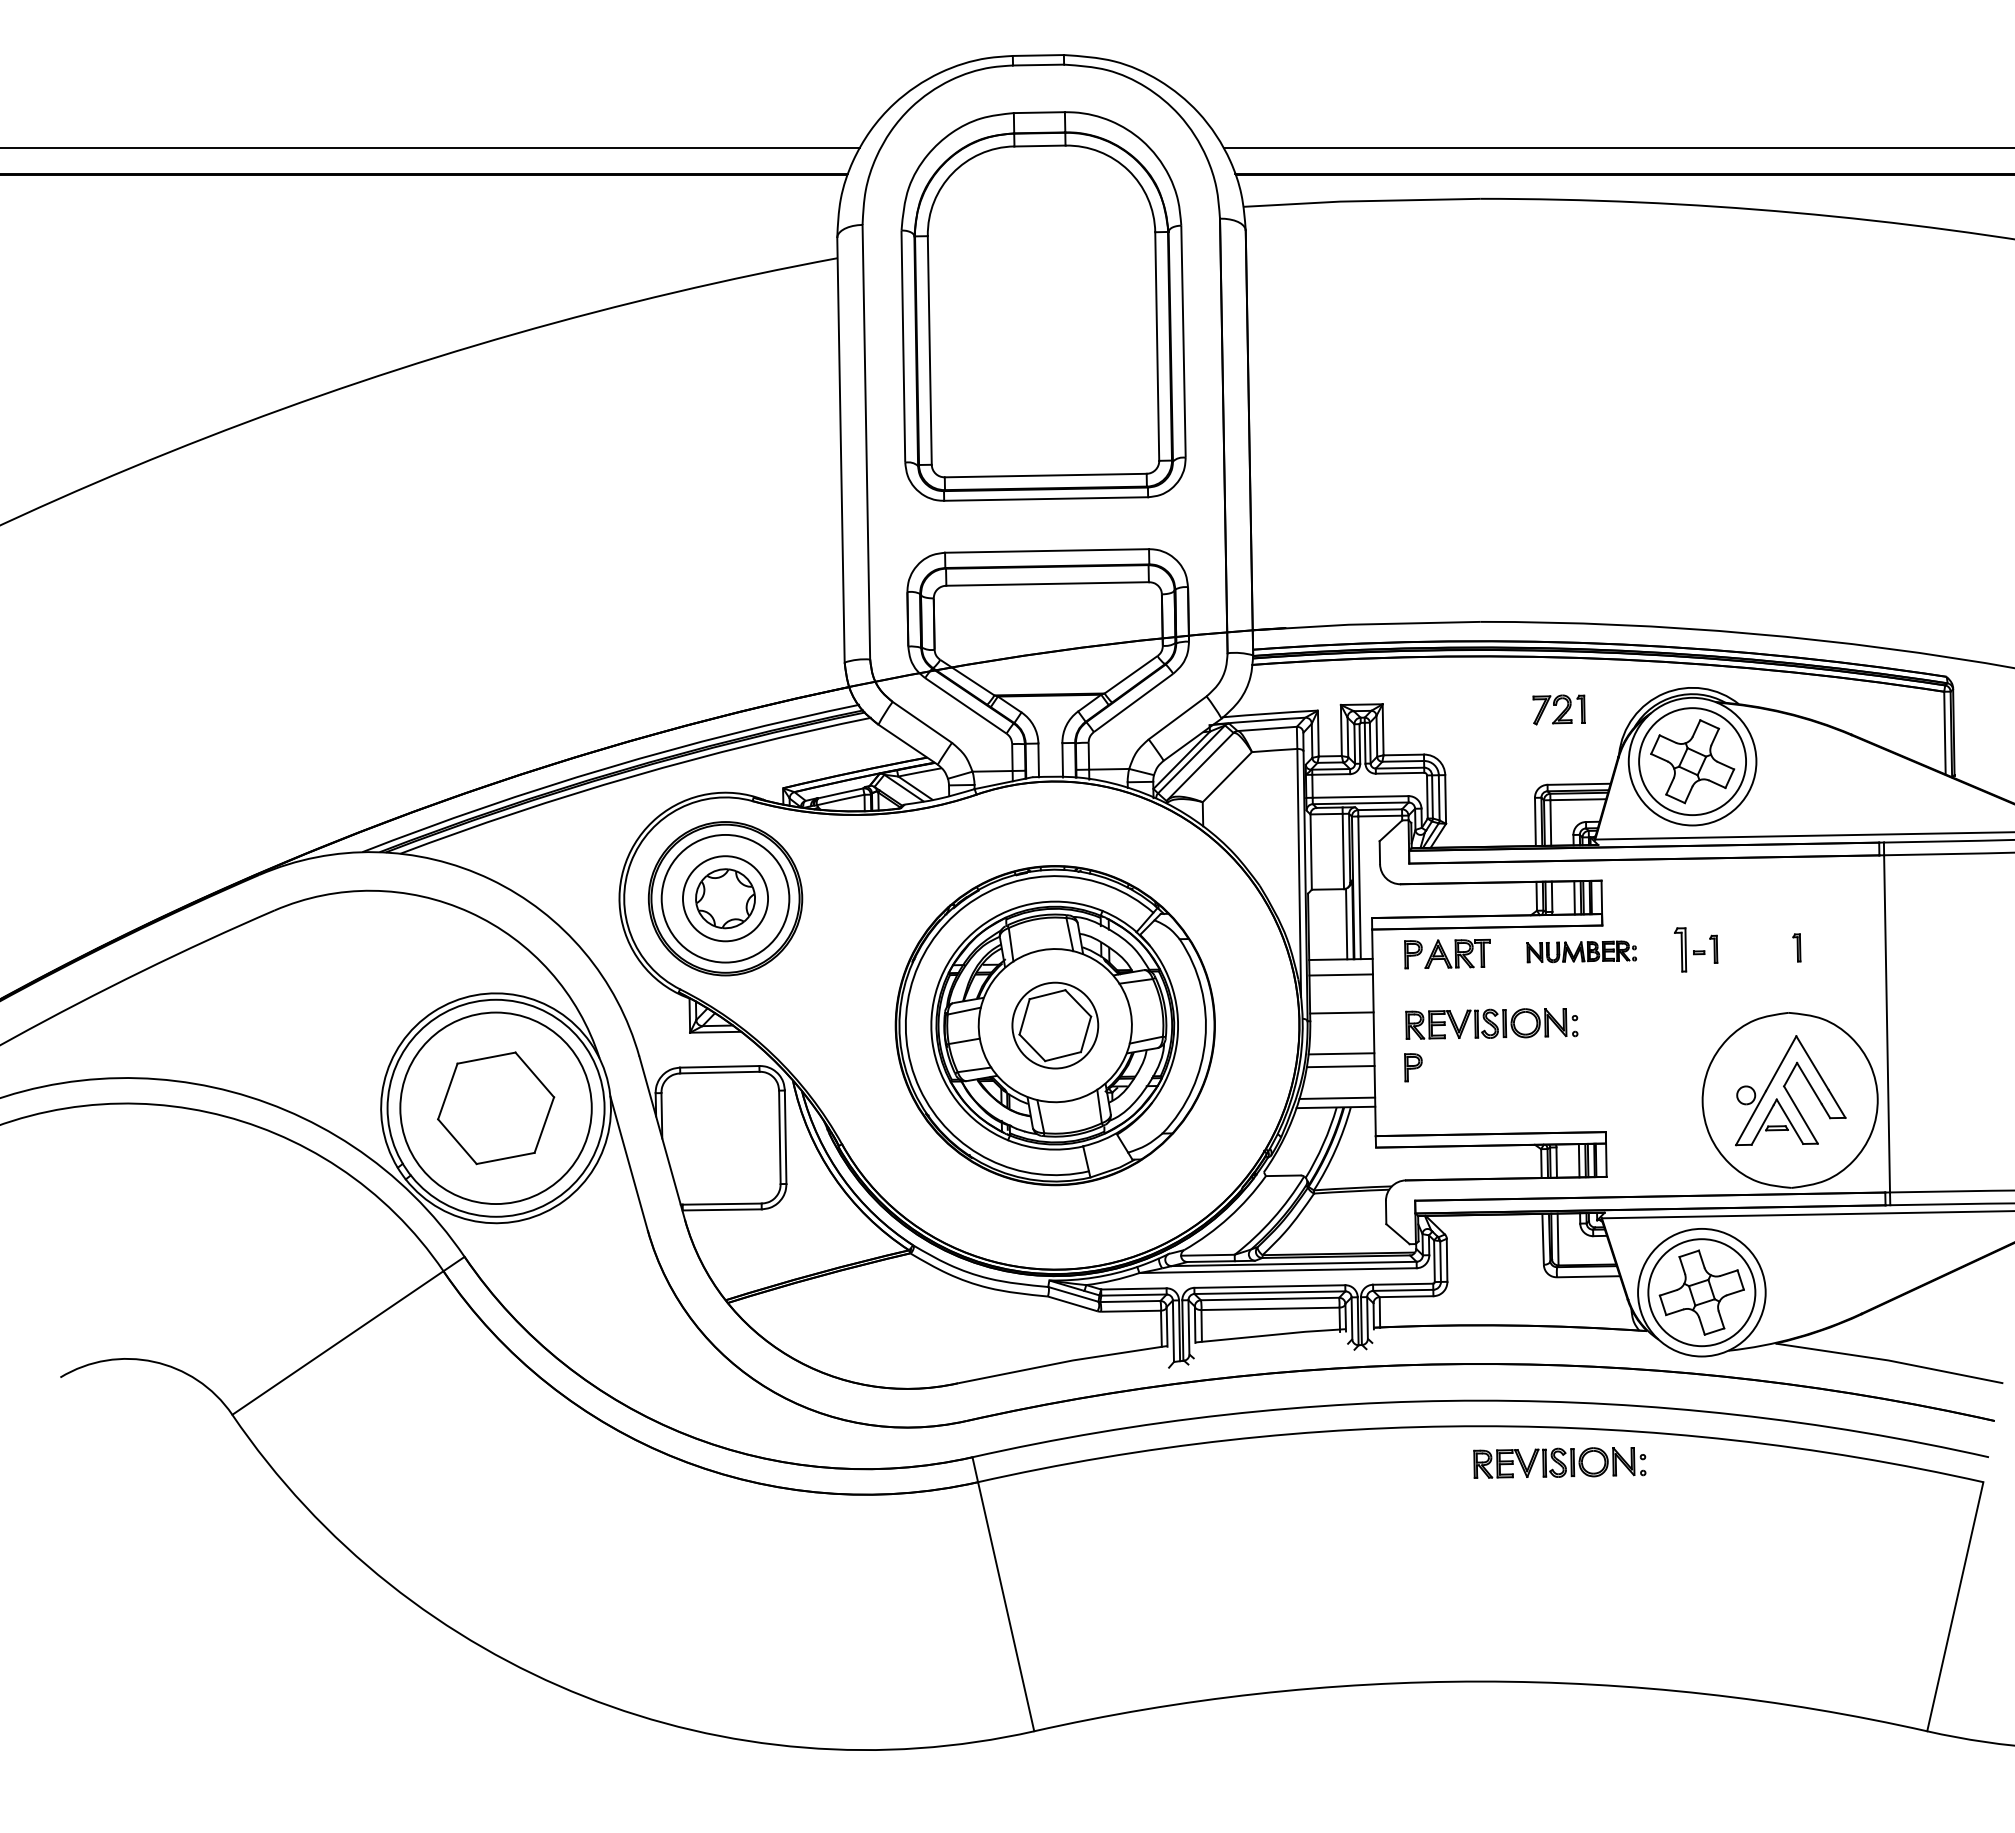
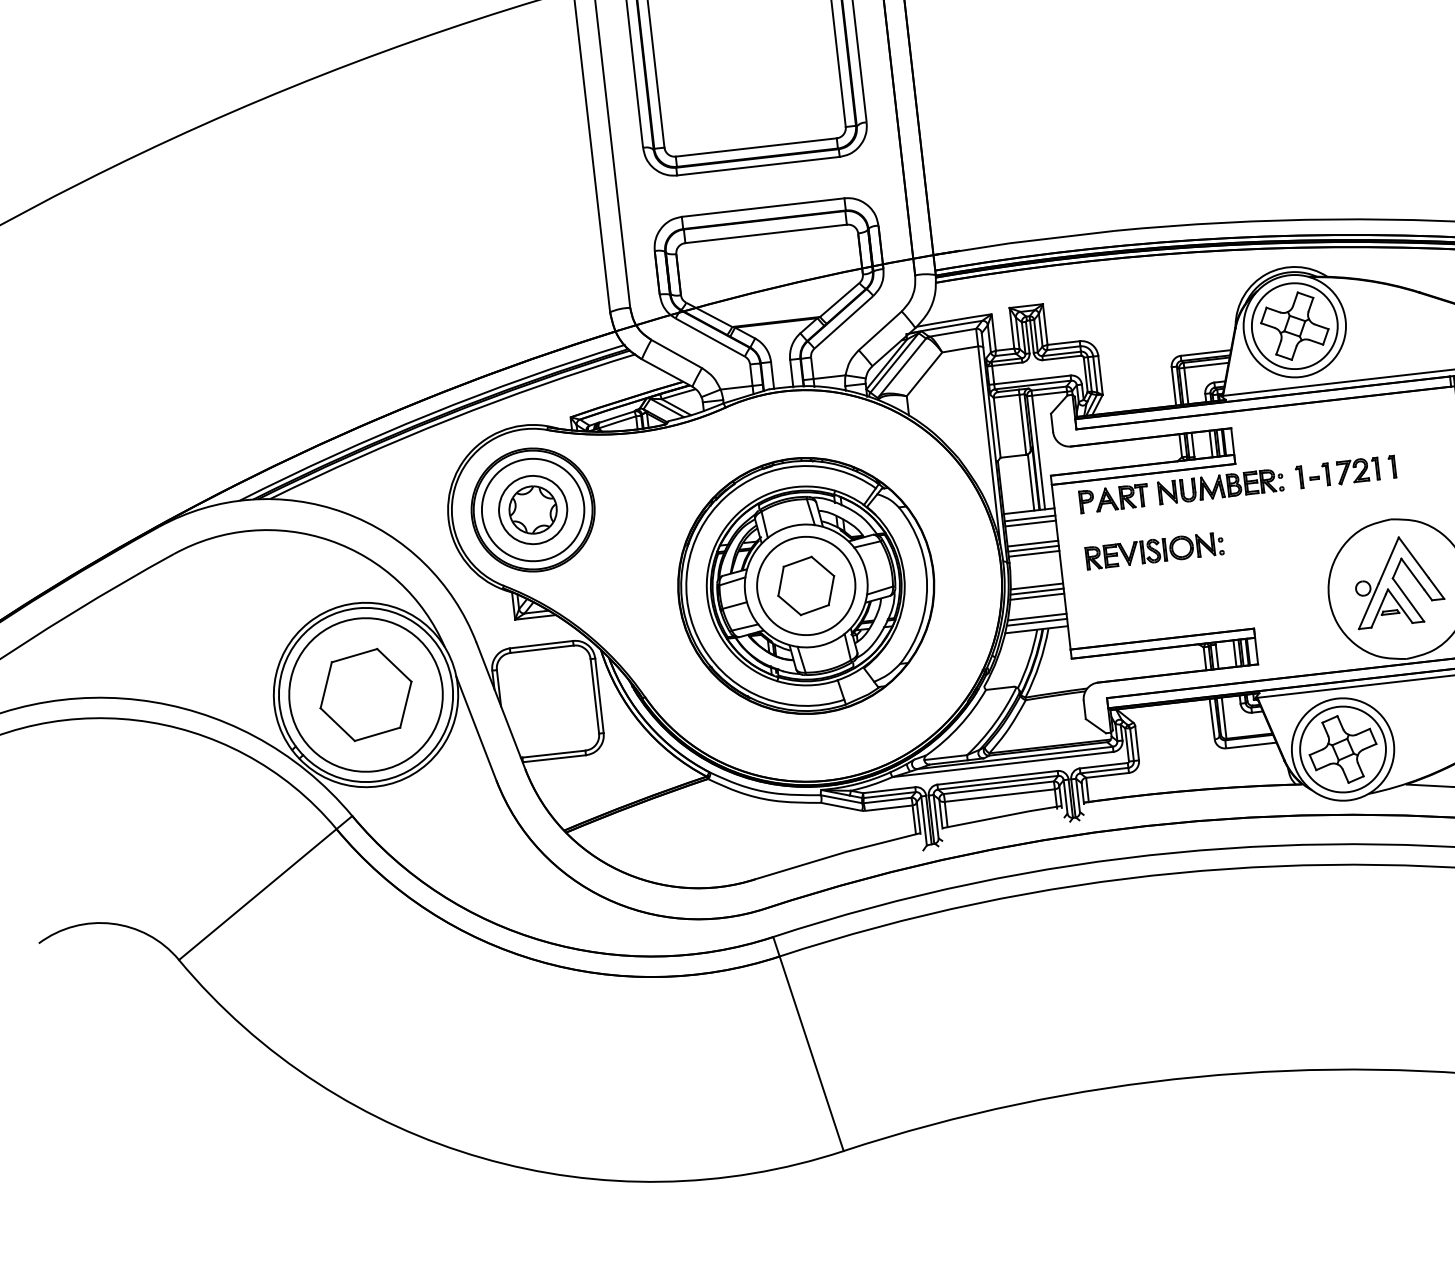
part: (1558, 709) -> (1357, 470), moved
part: (1680, 949) -> (1299, 477), size x0.62
part: (1581, 951) -> (1220, 486), size x1.43
line: (1340, 968) -> (1029, 518), added
line: (1341, 999) -> (1032, 543), added
line: (1341, 1006) -> (1033, 548), added
circle: (1055, 1025) -> (806, 585), size x1.43
line: (1340, 1059) -> (1036, 591), added
part: (1413, 1067) -> (1095, 591), removed
line: (1338, 1091) -> (1037, 616), added
part: (1559, 1462) -> (1242, 896), removed

